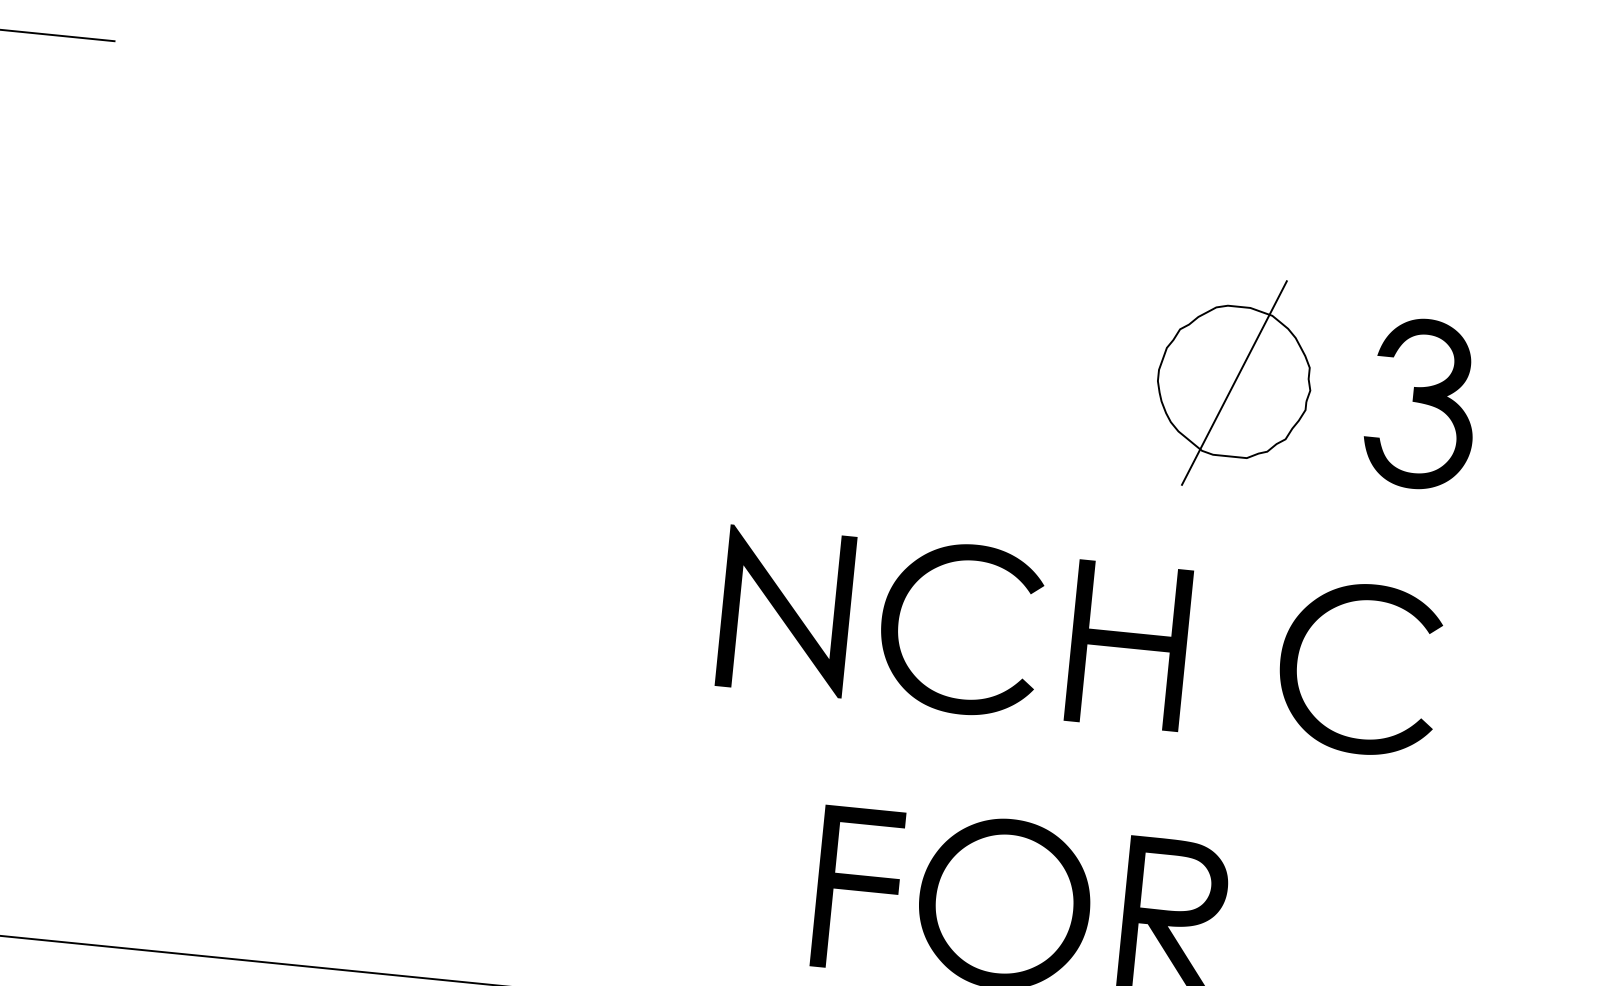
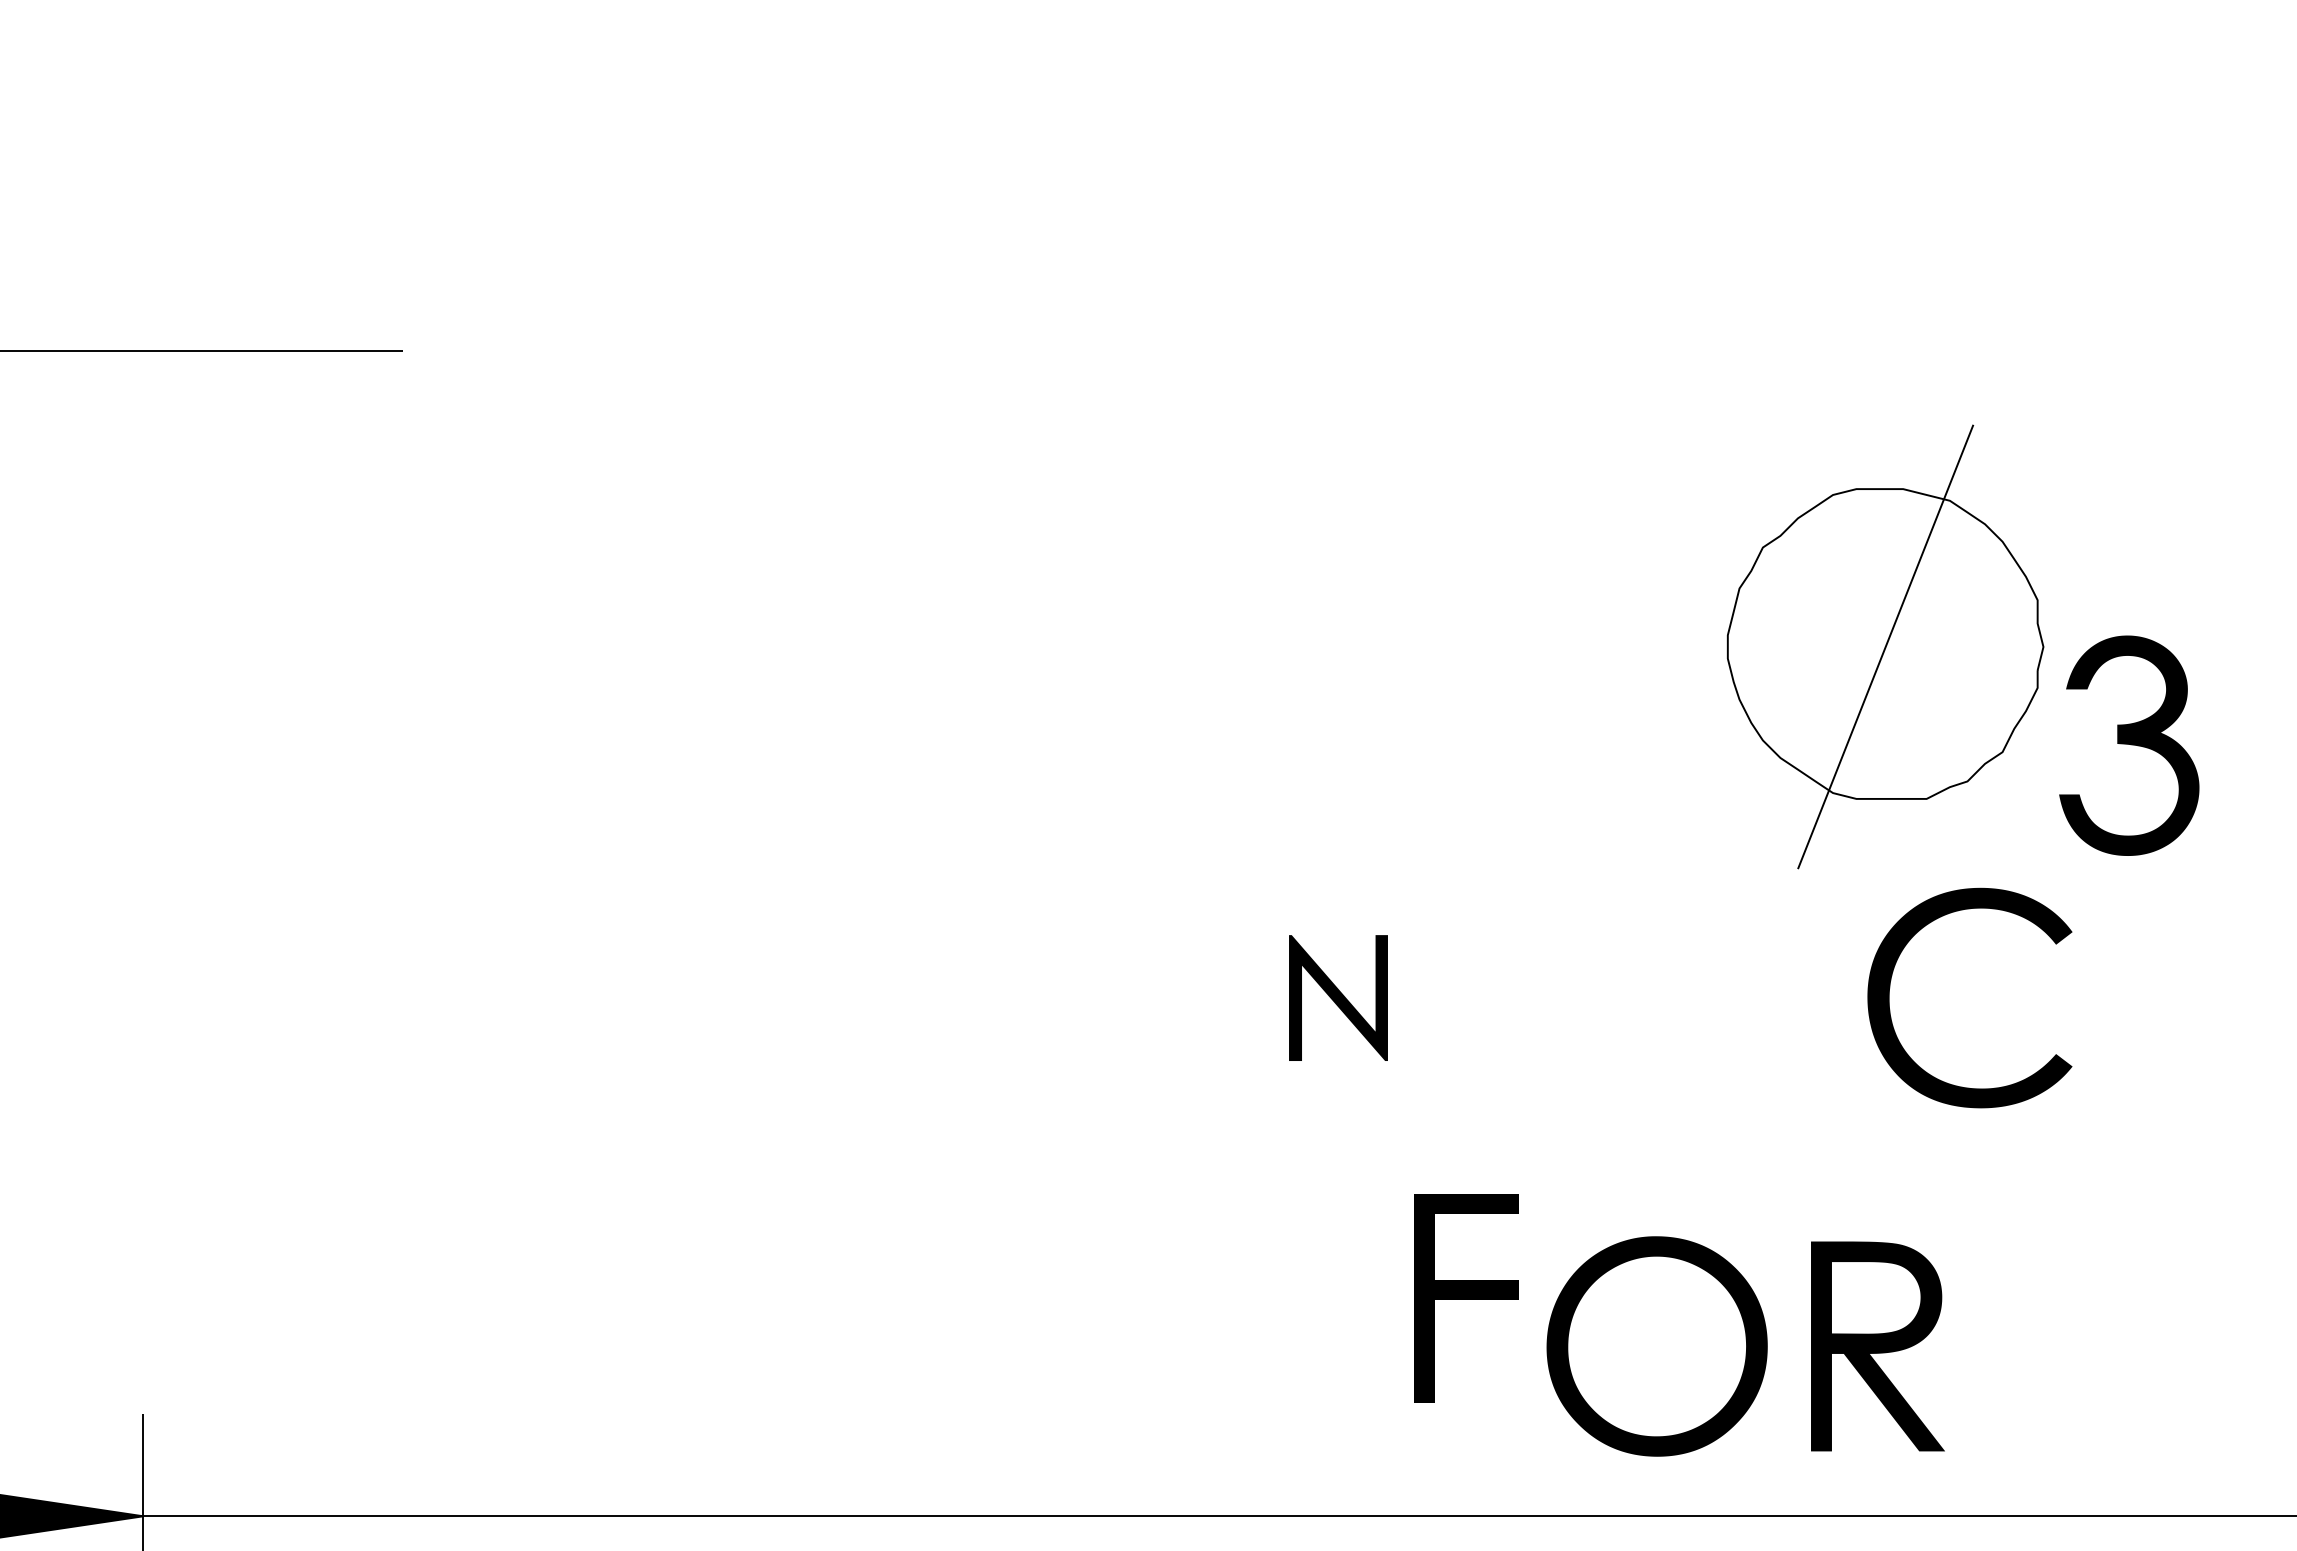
part: (1234, 382) -> (1885, 646), size x1.6
part: (1421, 403) -> (2129, 745), moved
part: (786, 610) -> (1338, 997), size x0.6
fill: (960, 628) -> (1564, 997), removed
fill: (1128, 645) -> (1783, 998), removed
part: (1298, 655) -> (1890, 988), moved
part: (857, 889) -> (1466, 1298), moved

